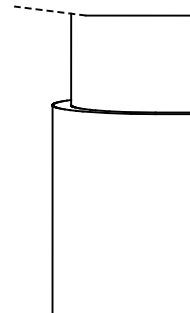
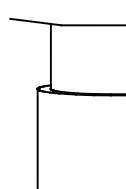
line: (49, 10) -> (35, 21), dashed -> solid

